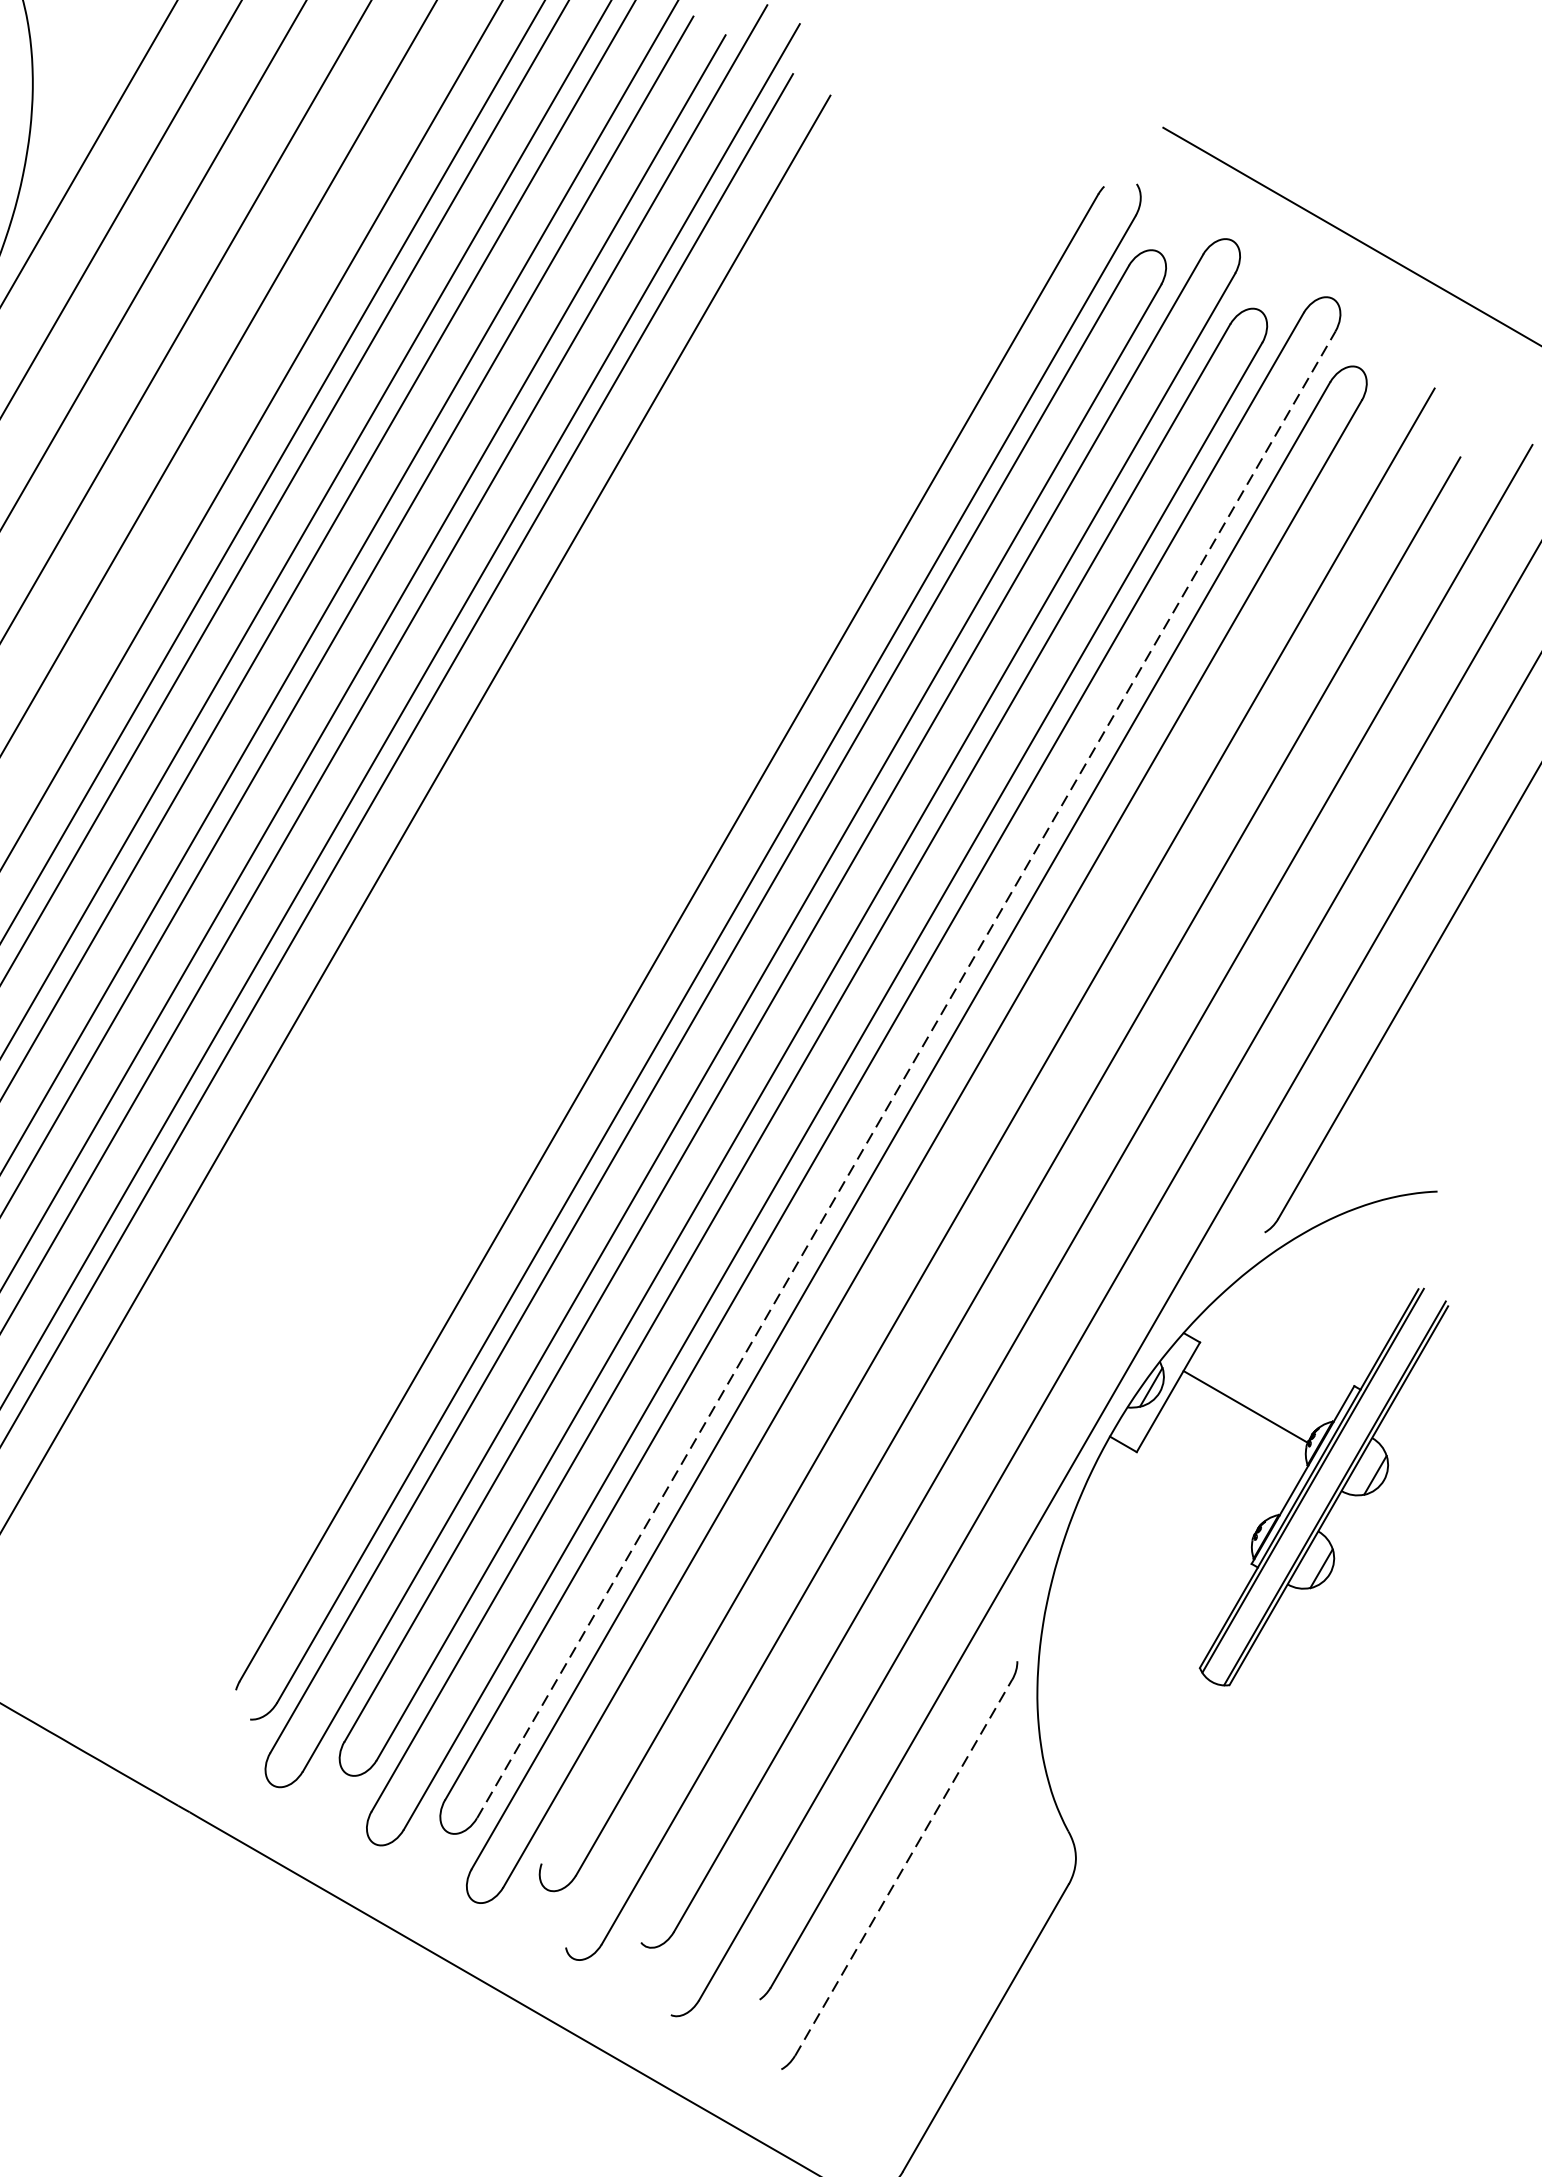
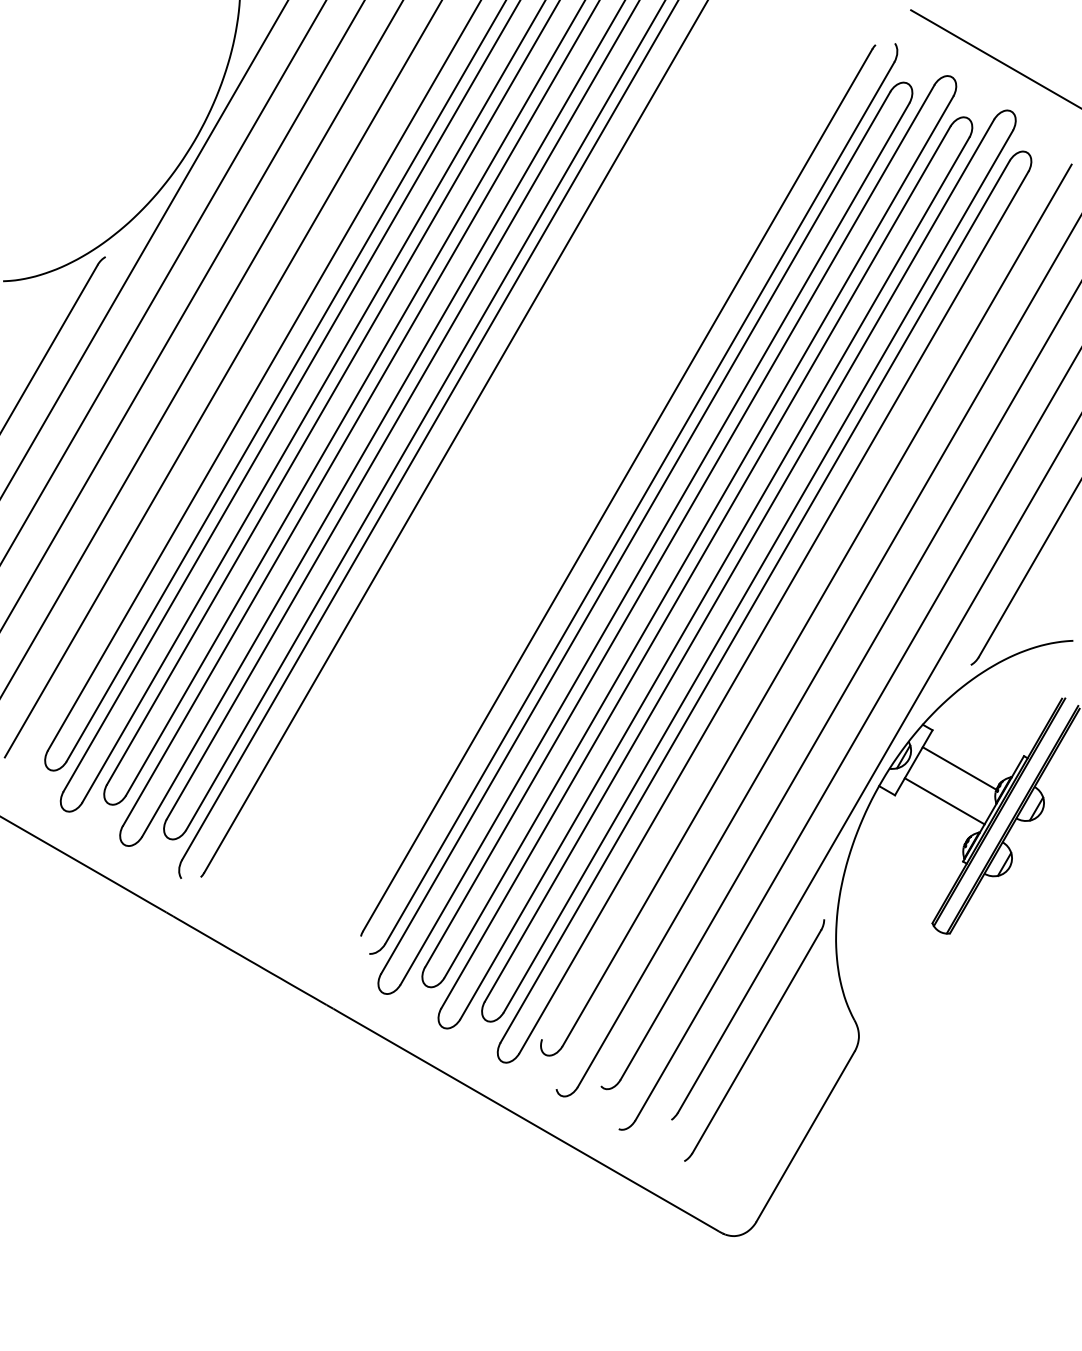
line: (906, 1074) -> (758, 571), dashed -> solid
line: (1220, 1462) -> (944, 801), added
line: (903, 1867) -> (756, 1041), dashed -> solid

